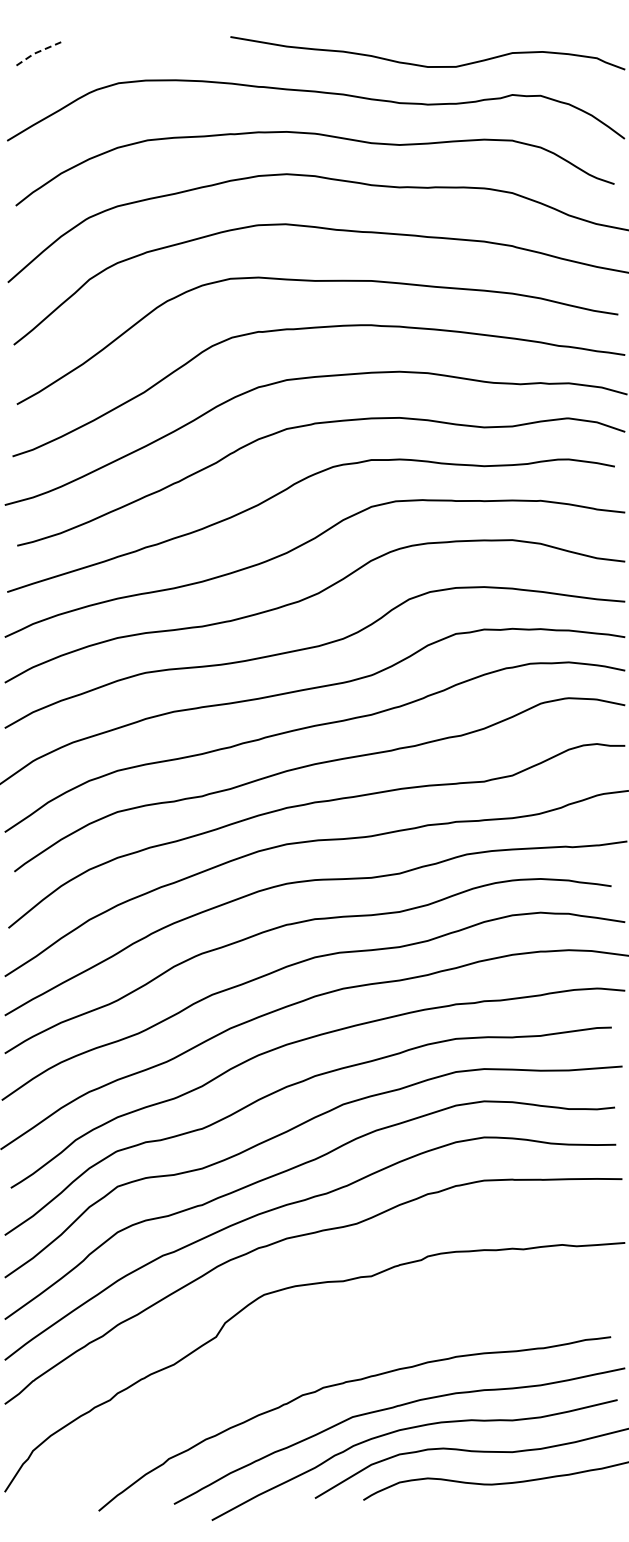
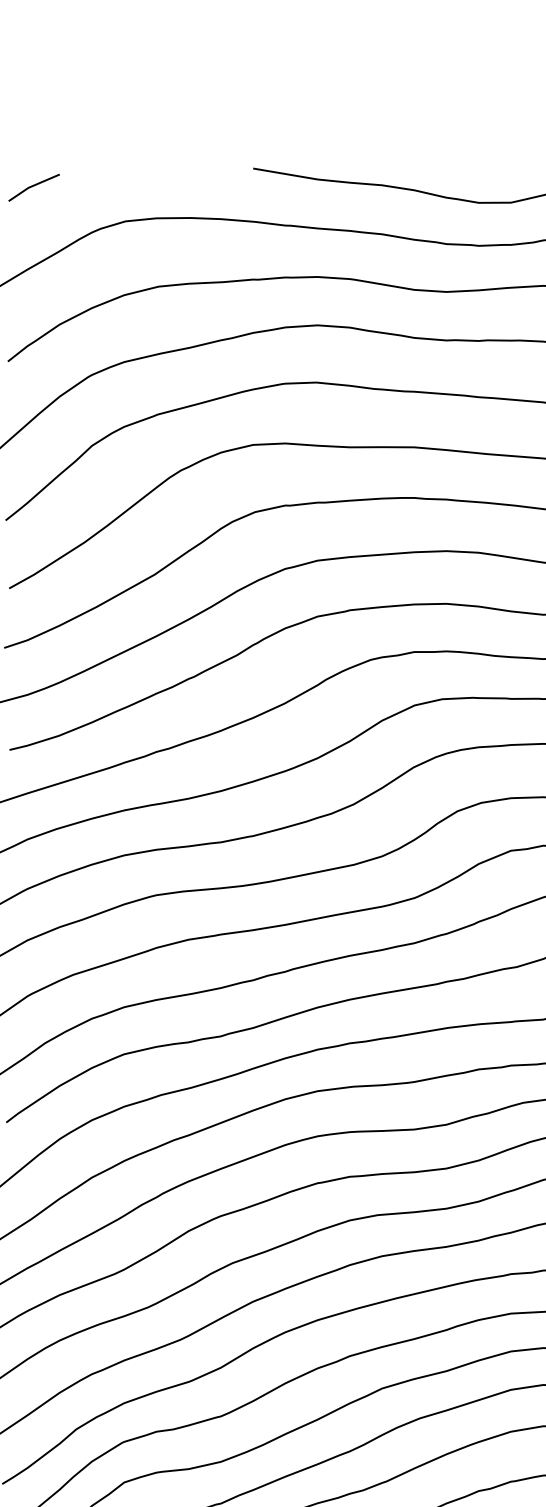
line: (37, 52) -> (32, 186), dashed -> solid

